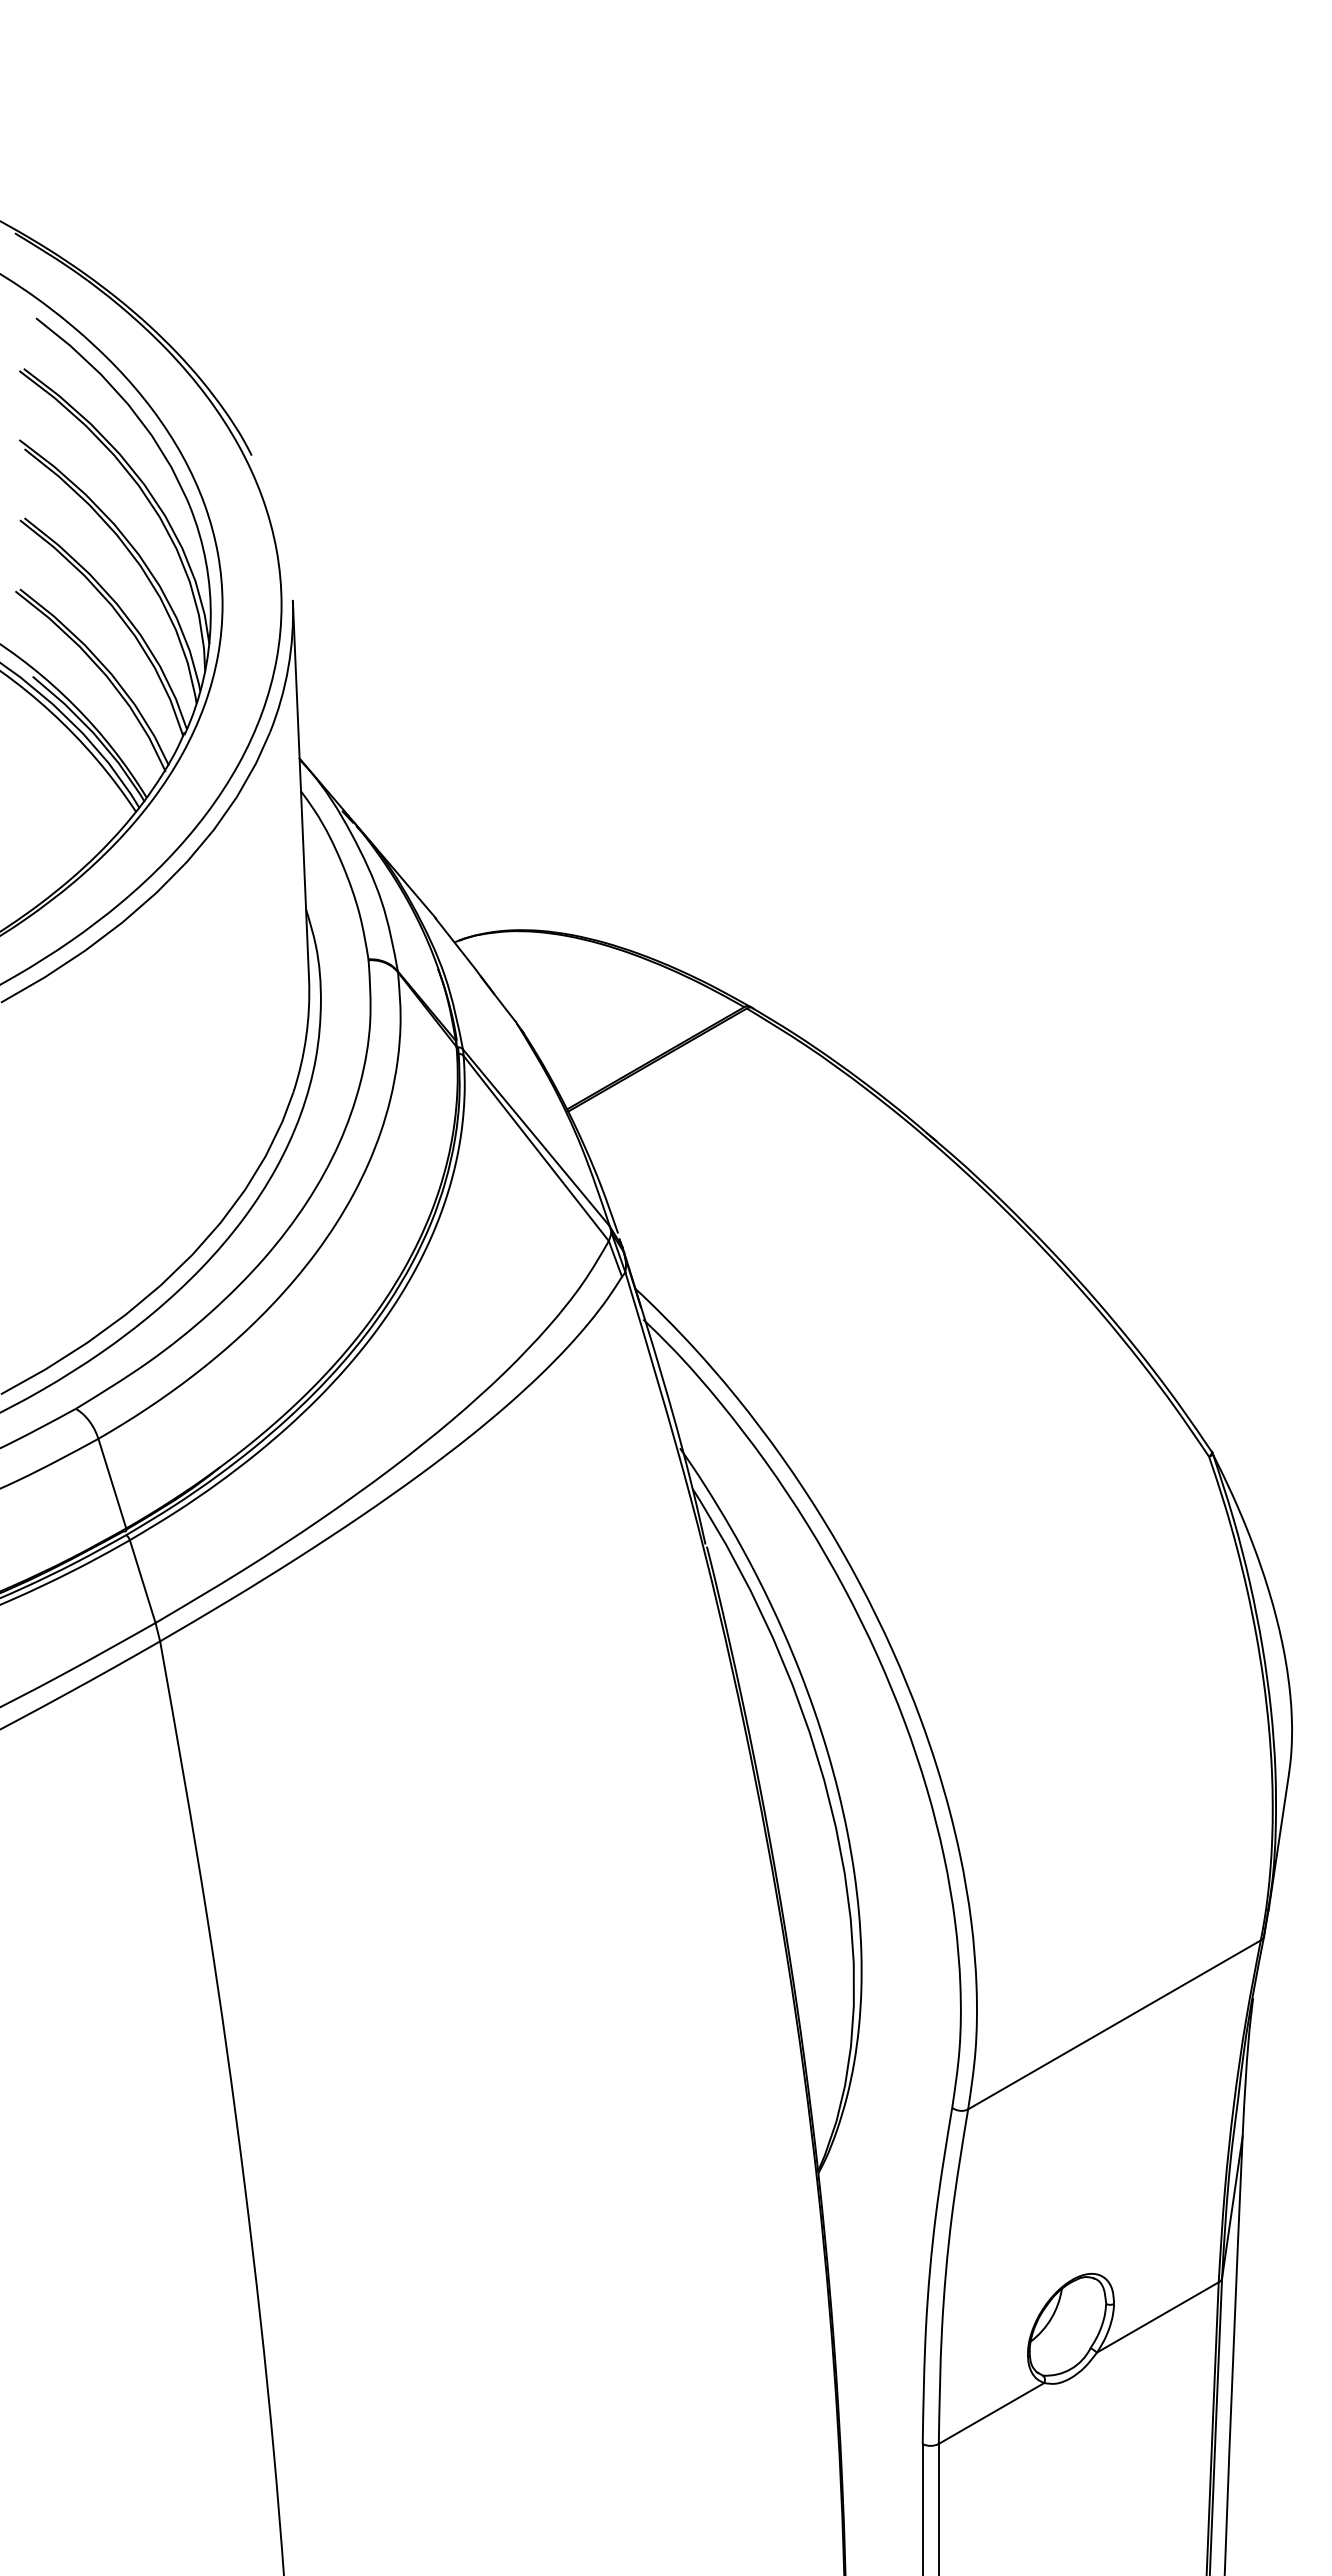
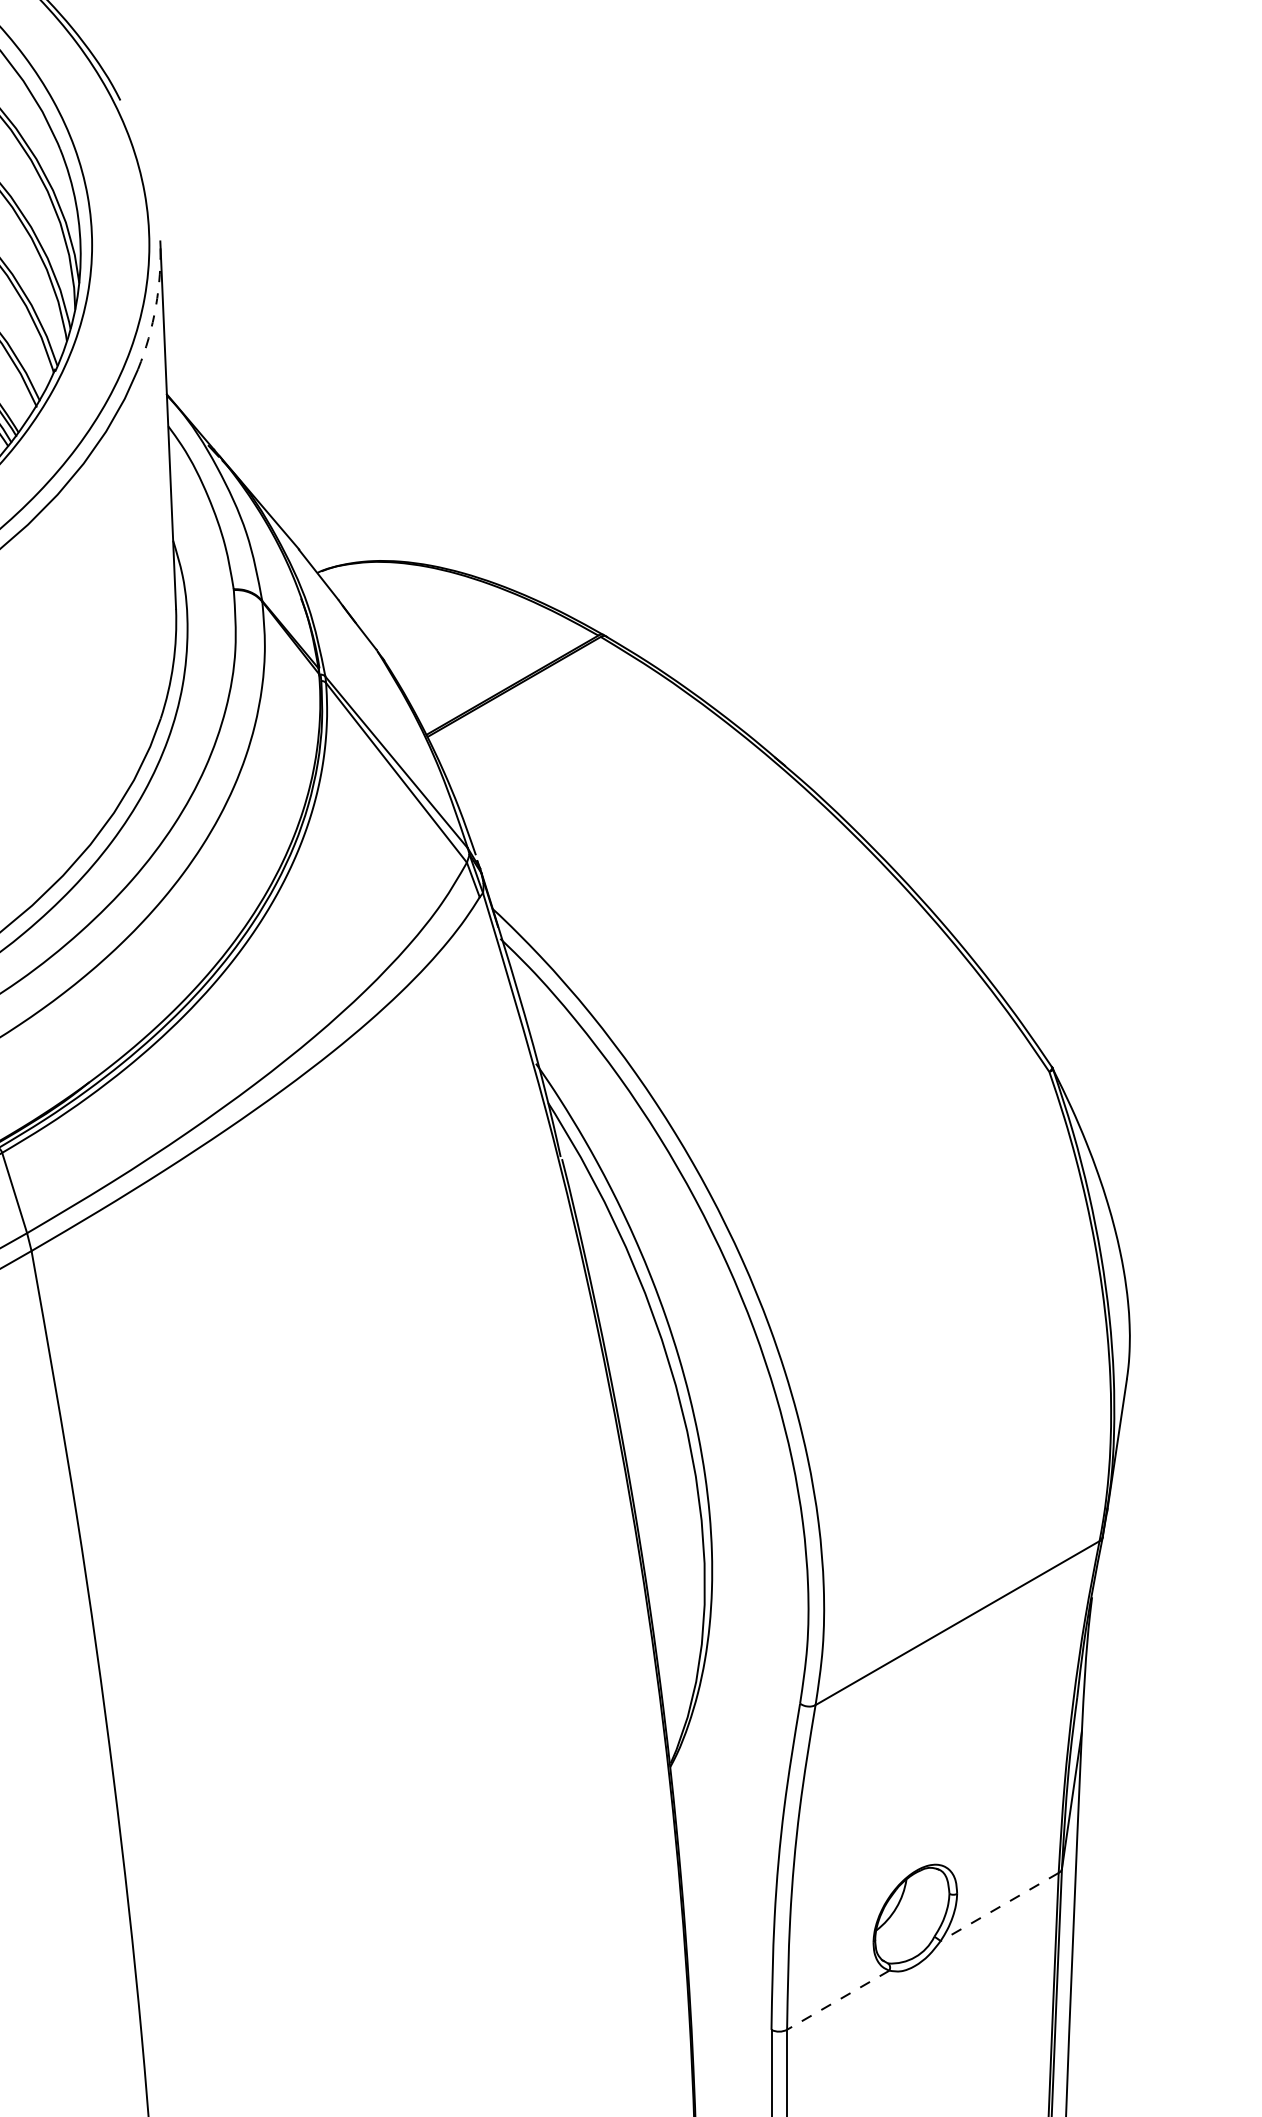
arc: (288, 667) -> (156, 306), solid -> dashed
line: (1157, 2317) -> (999, 1907), solid -> dashed
line: (991, 2413) -> (838, 2000), solid -> dashed

